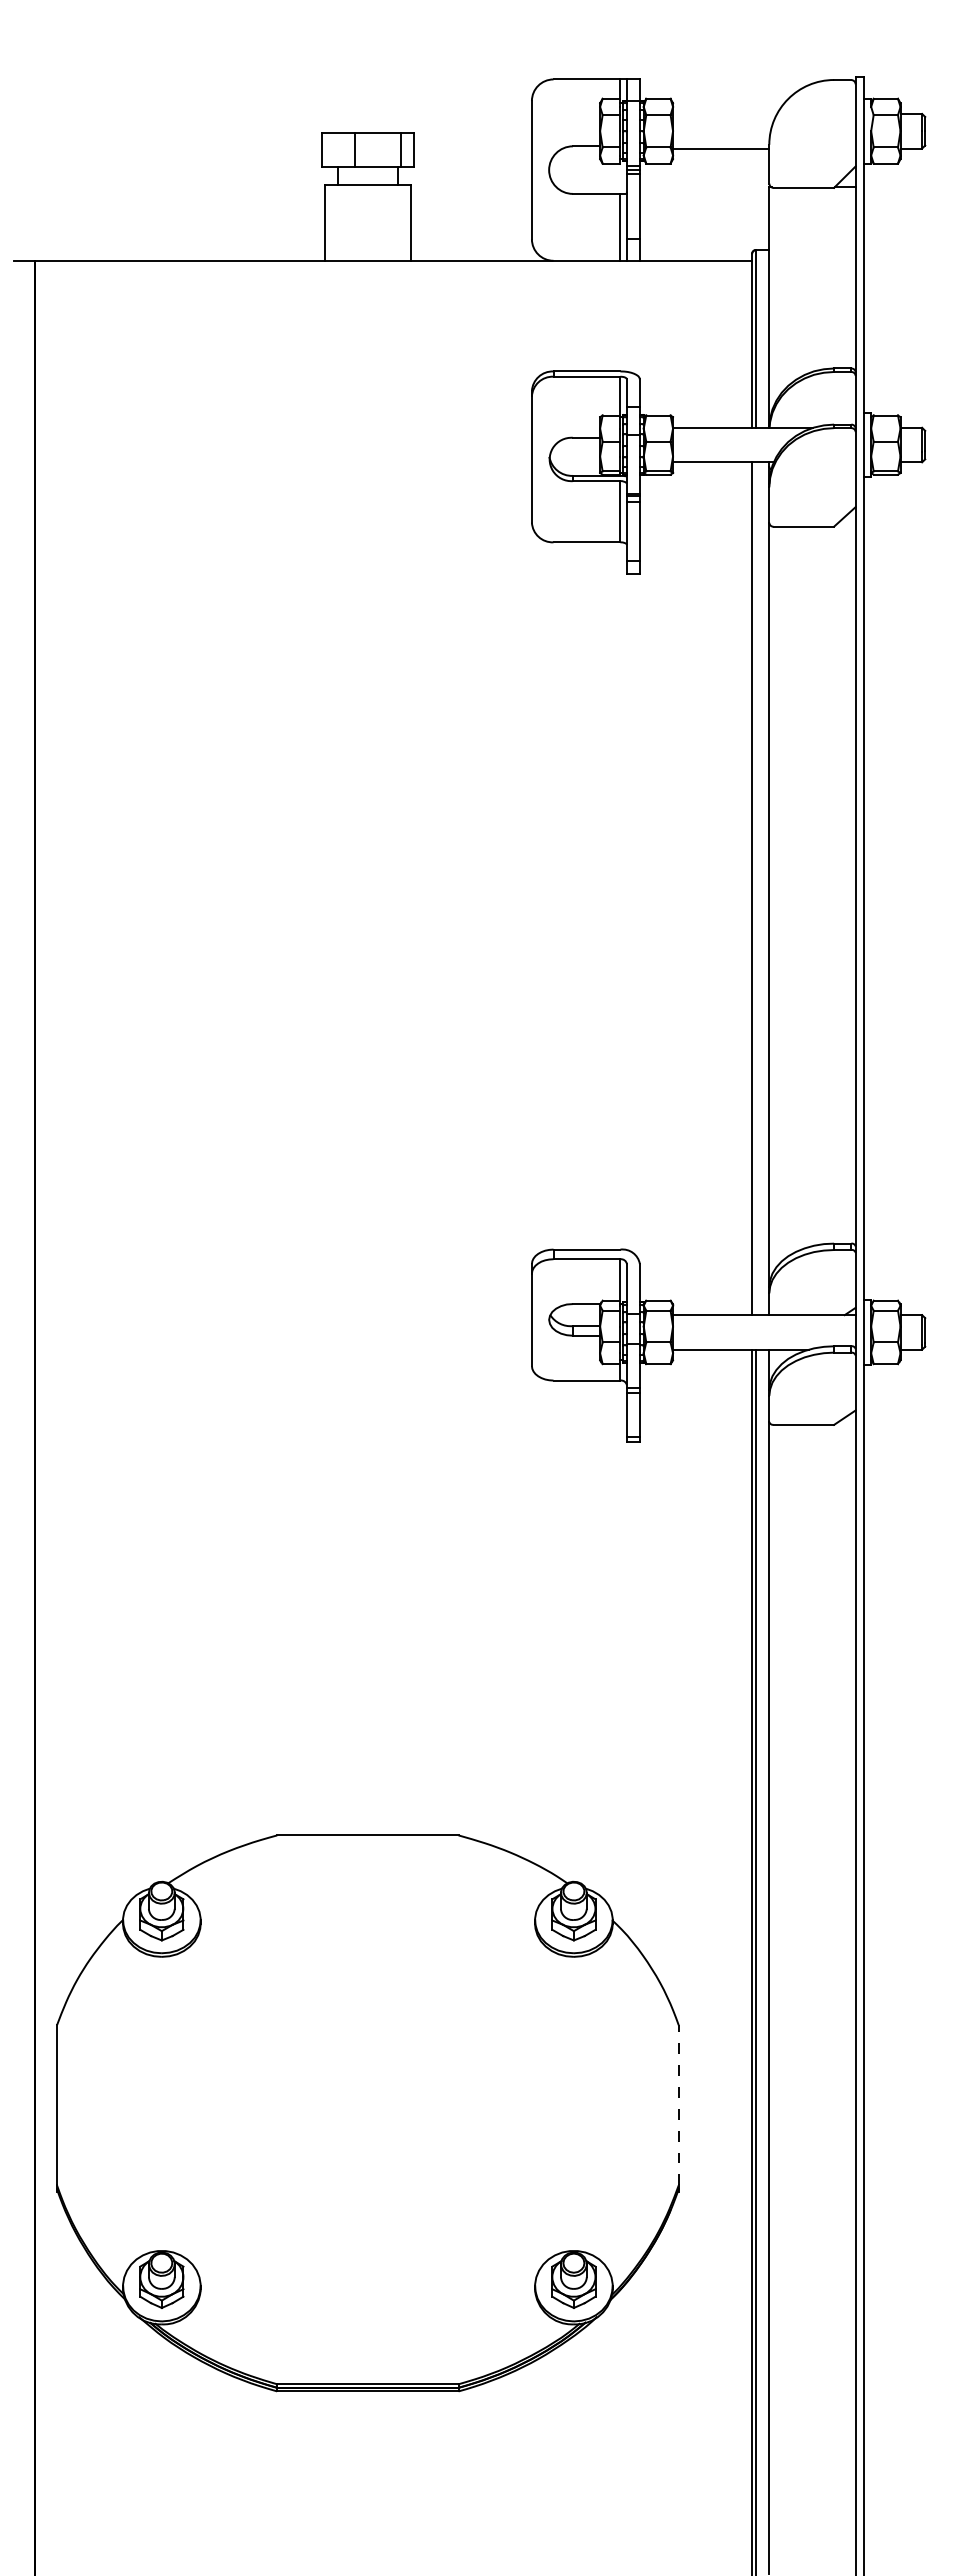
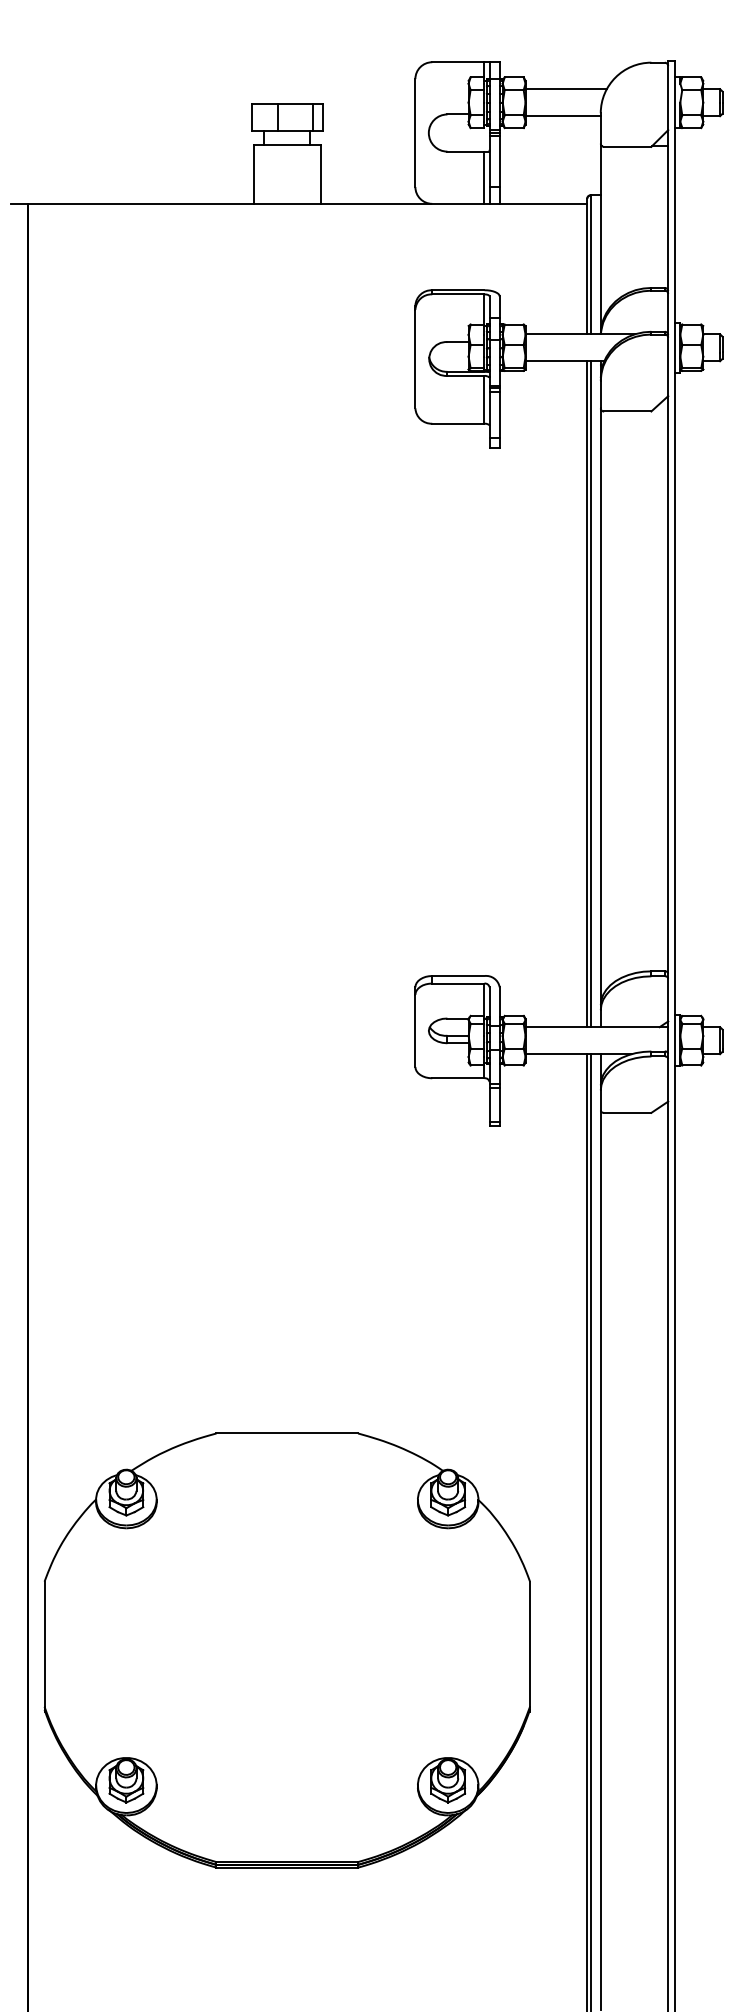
line: (725, 113) -> (566, 88), added
line: (756, 888) -> (590, 694), added
line: (678, 2104) -> (529, 1643), dashed -> solid

